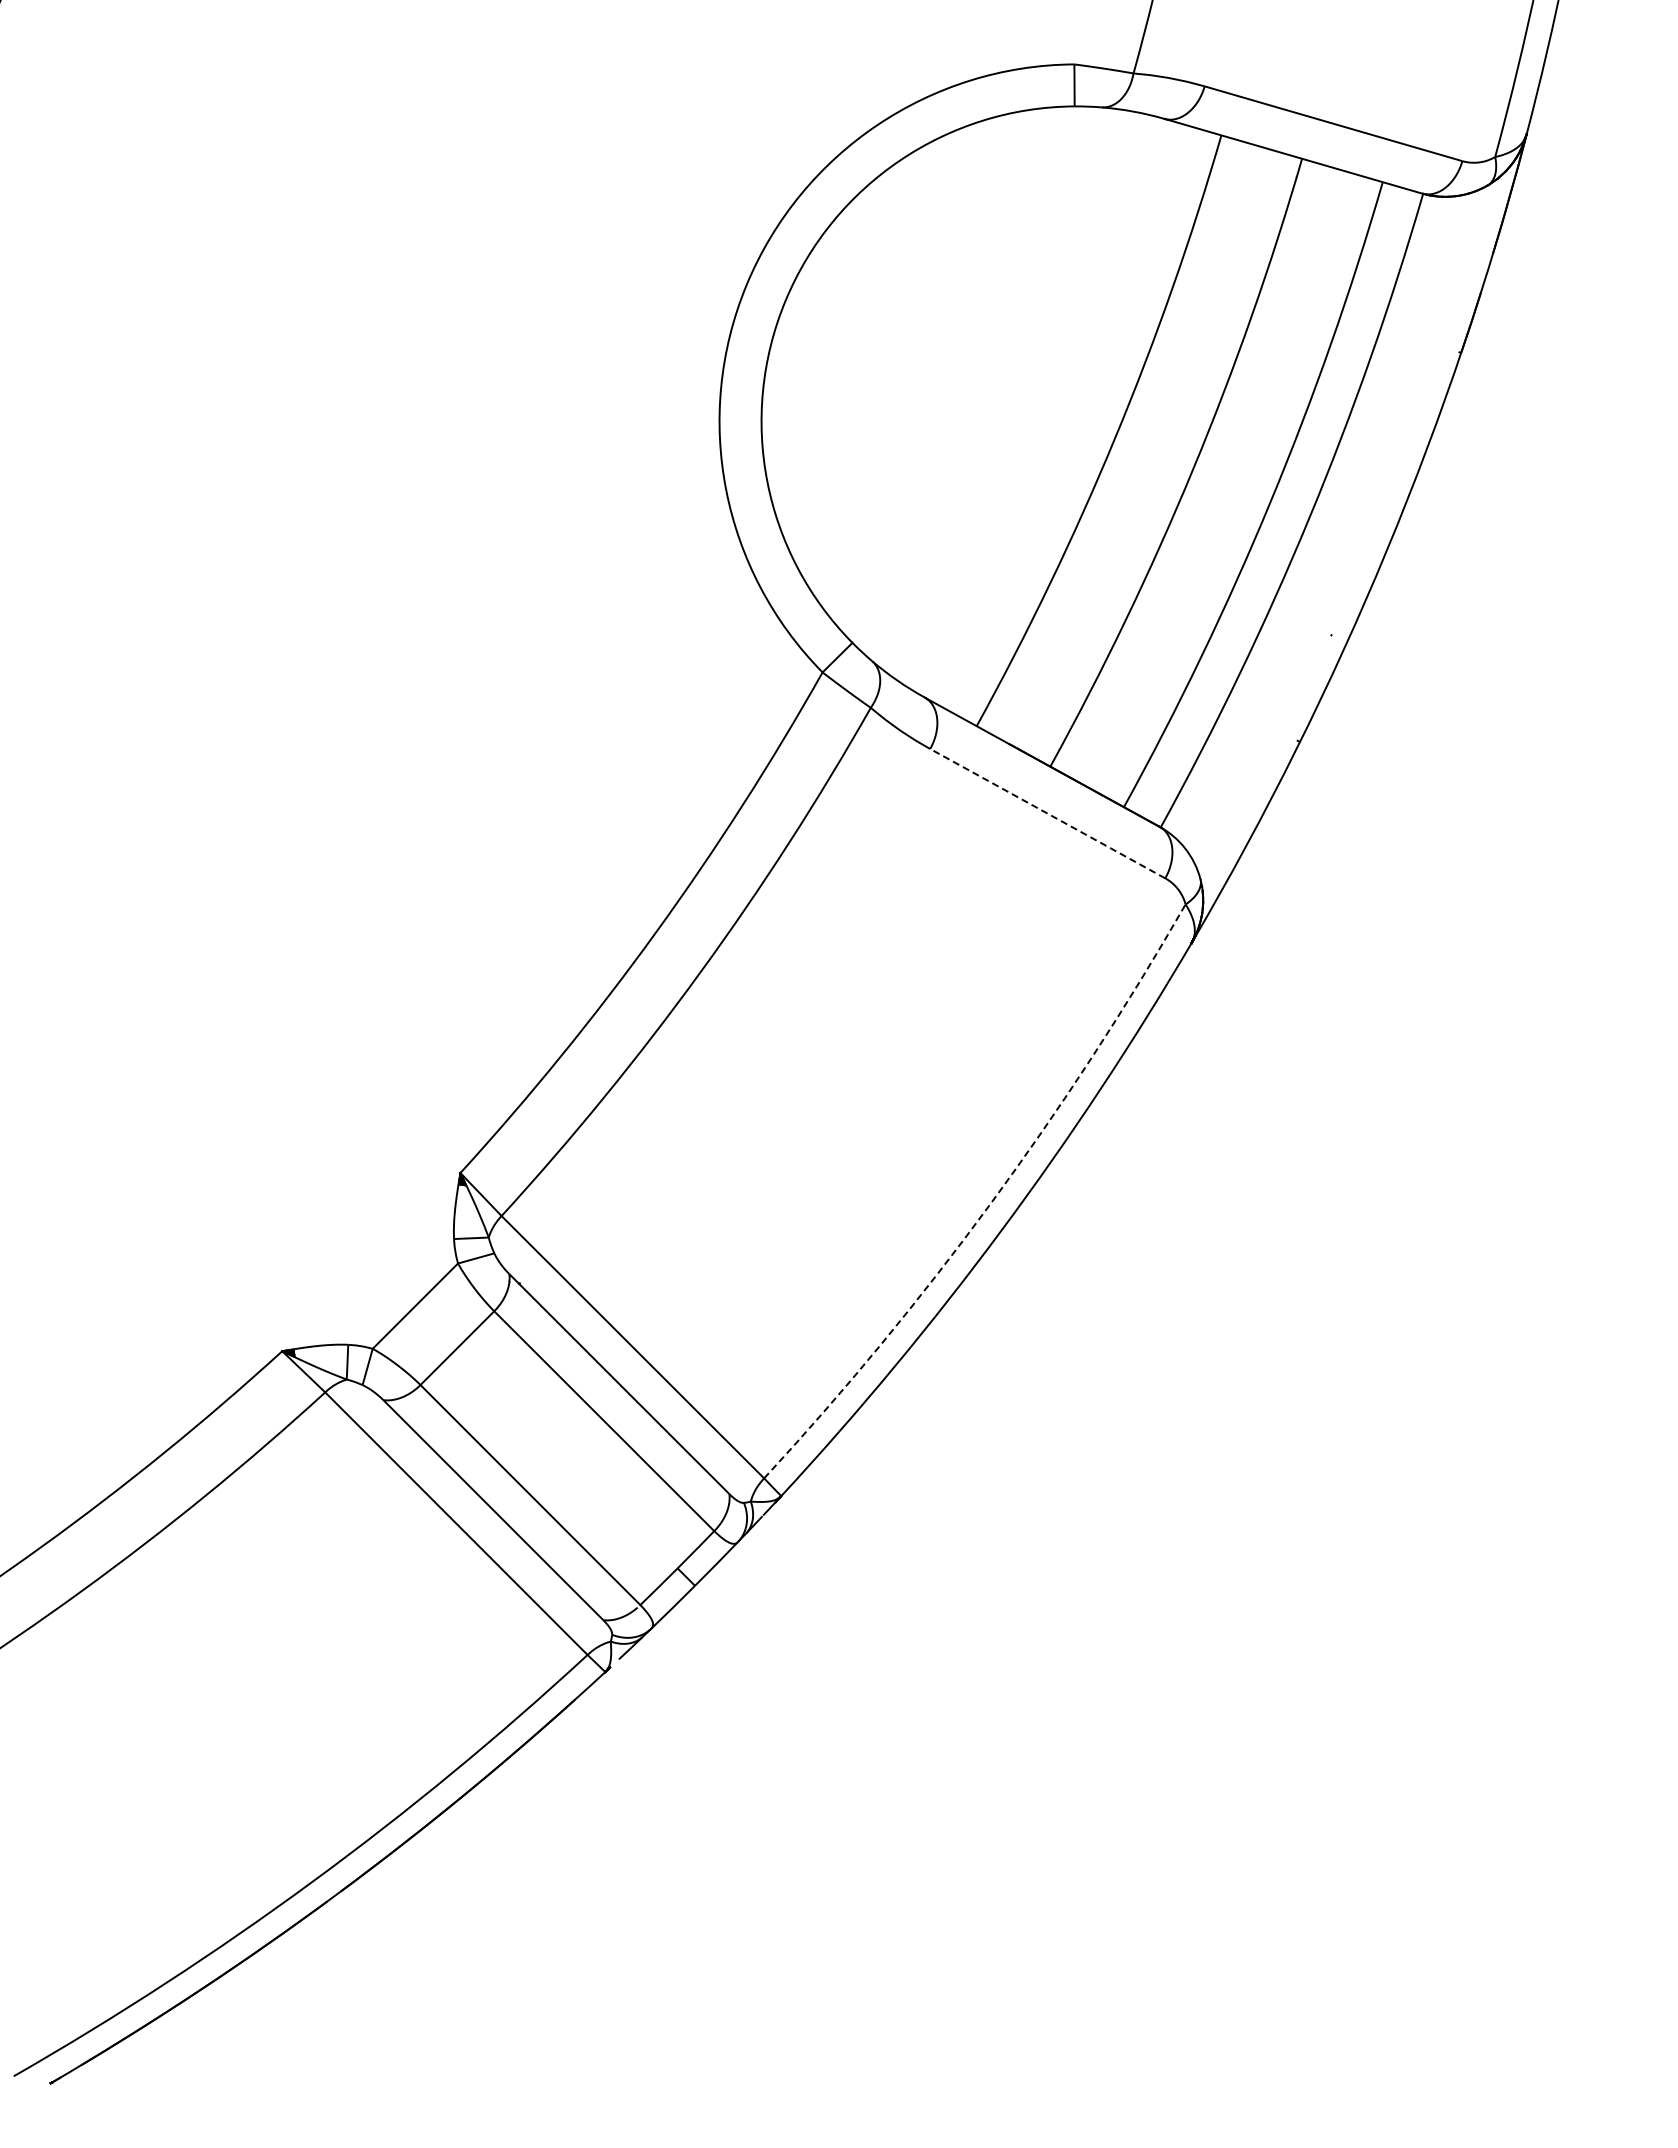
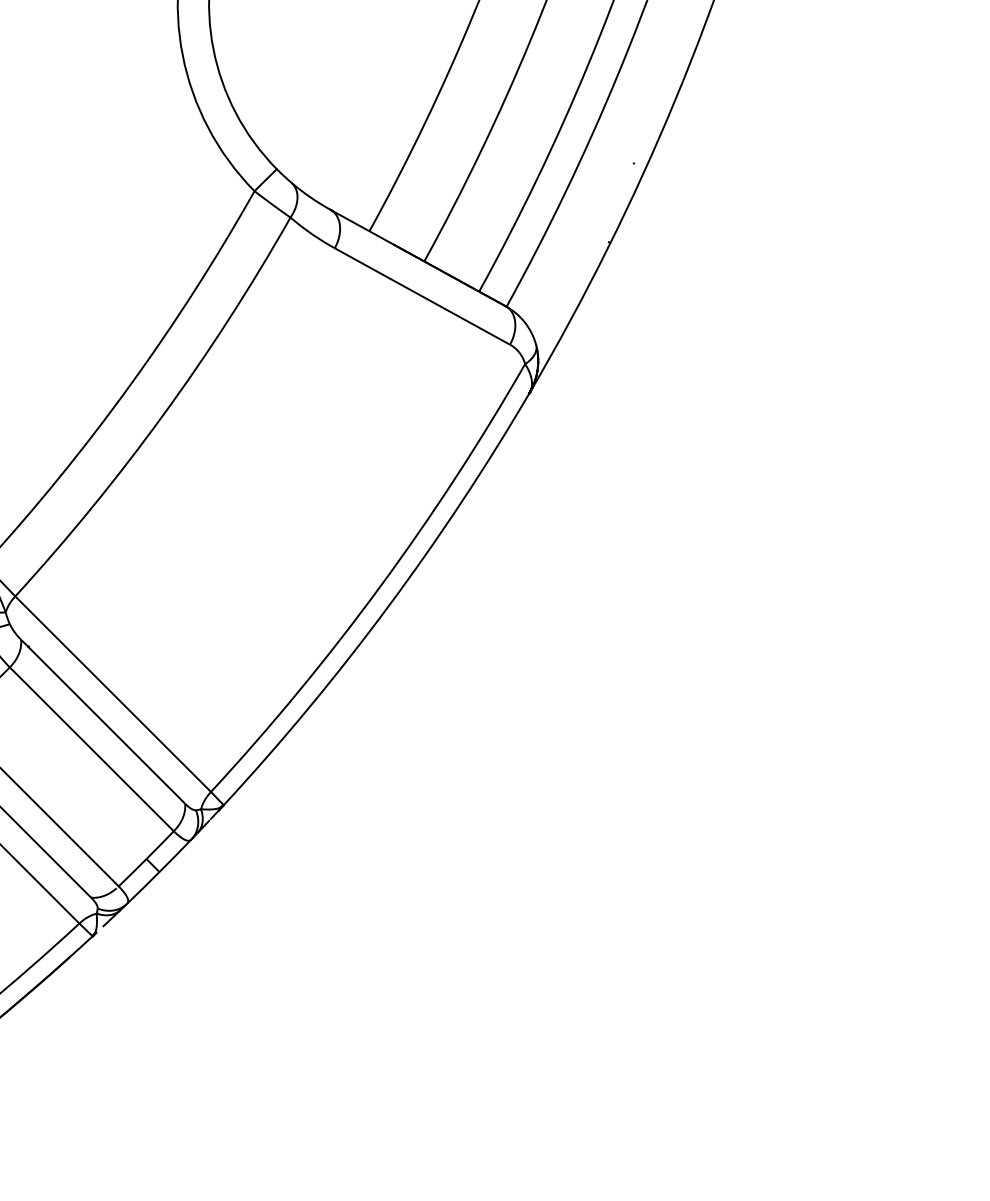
line: (1047, 813) -> (422, 296), dashed -> solid
arc: (991, 1203) -> (380, 587), dashed -> solid

